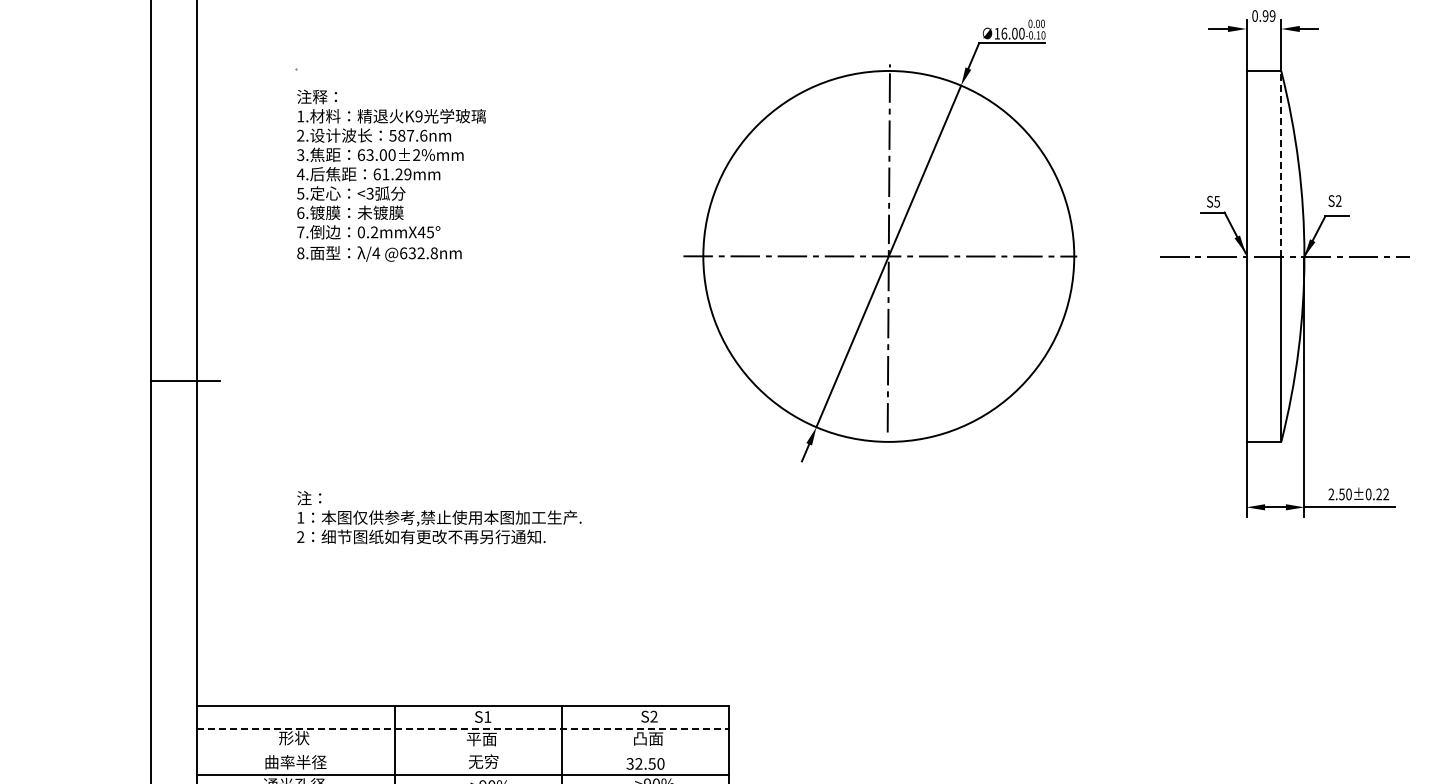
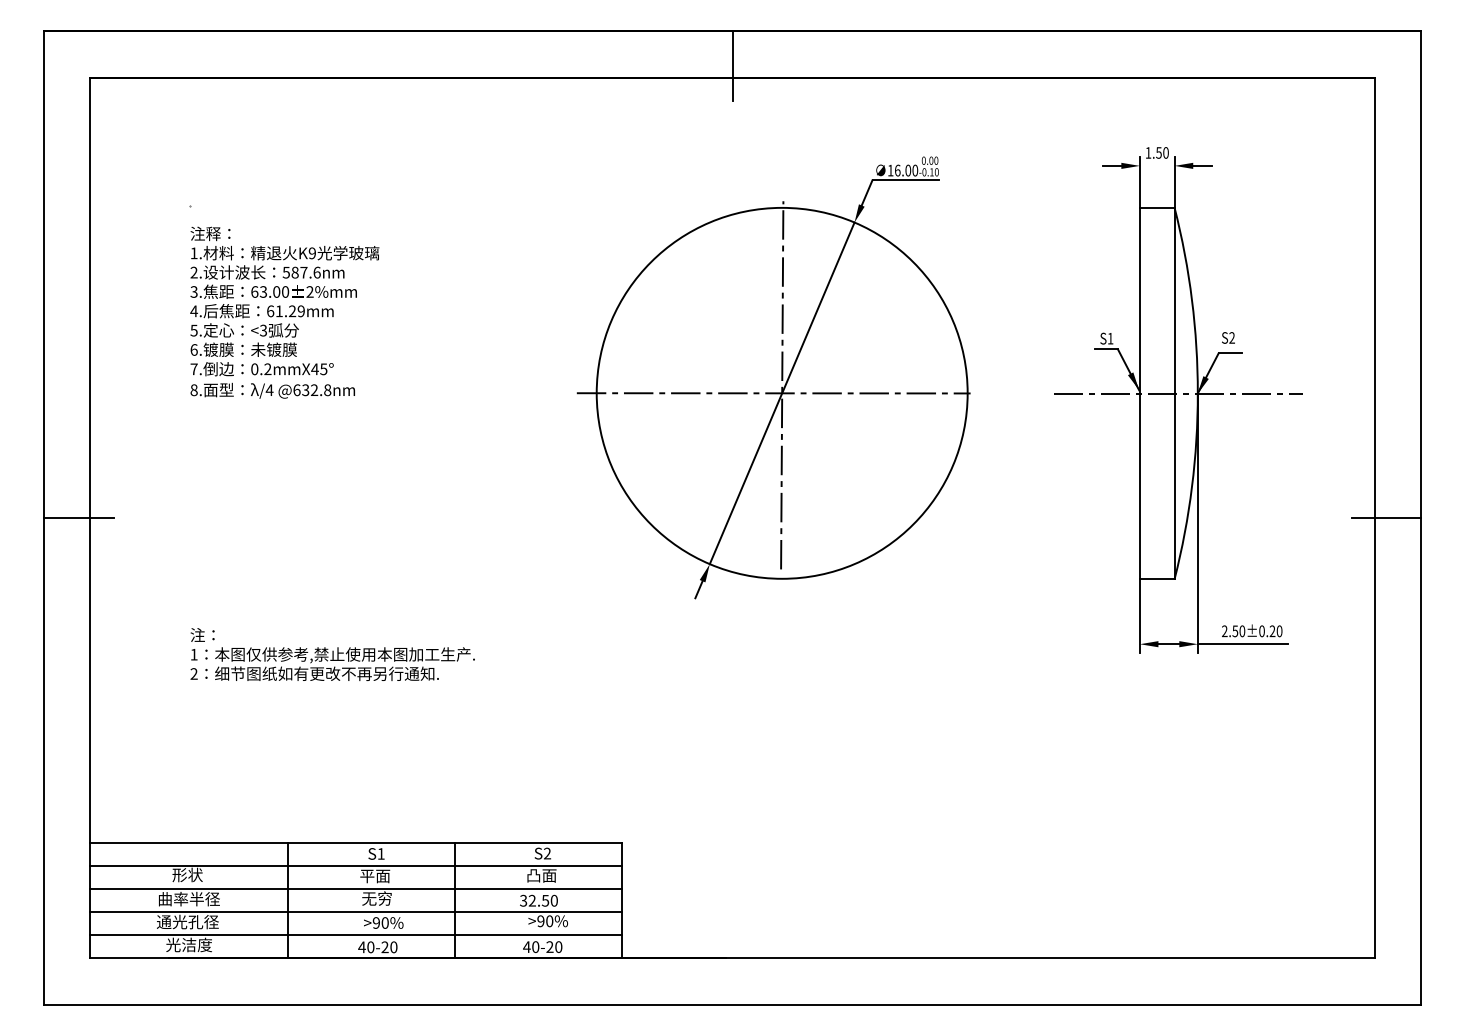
text: (1263, 15) -> (1156, 152), 0.99 -> 1.50
line: (1281, 163) -> (1174, 300), dashed -> solid
text: (1217, 201) -> (1110, 338), S5 -> S1
text: (1386, 494) -> (1279, 631), 2.50±0.22 -> 2.50±0.20
line: (463, 728) -> (356, 865), dashed -> solid
line: (462, 751) -> (355, 888), added

